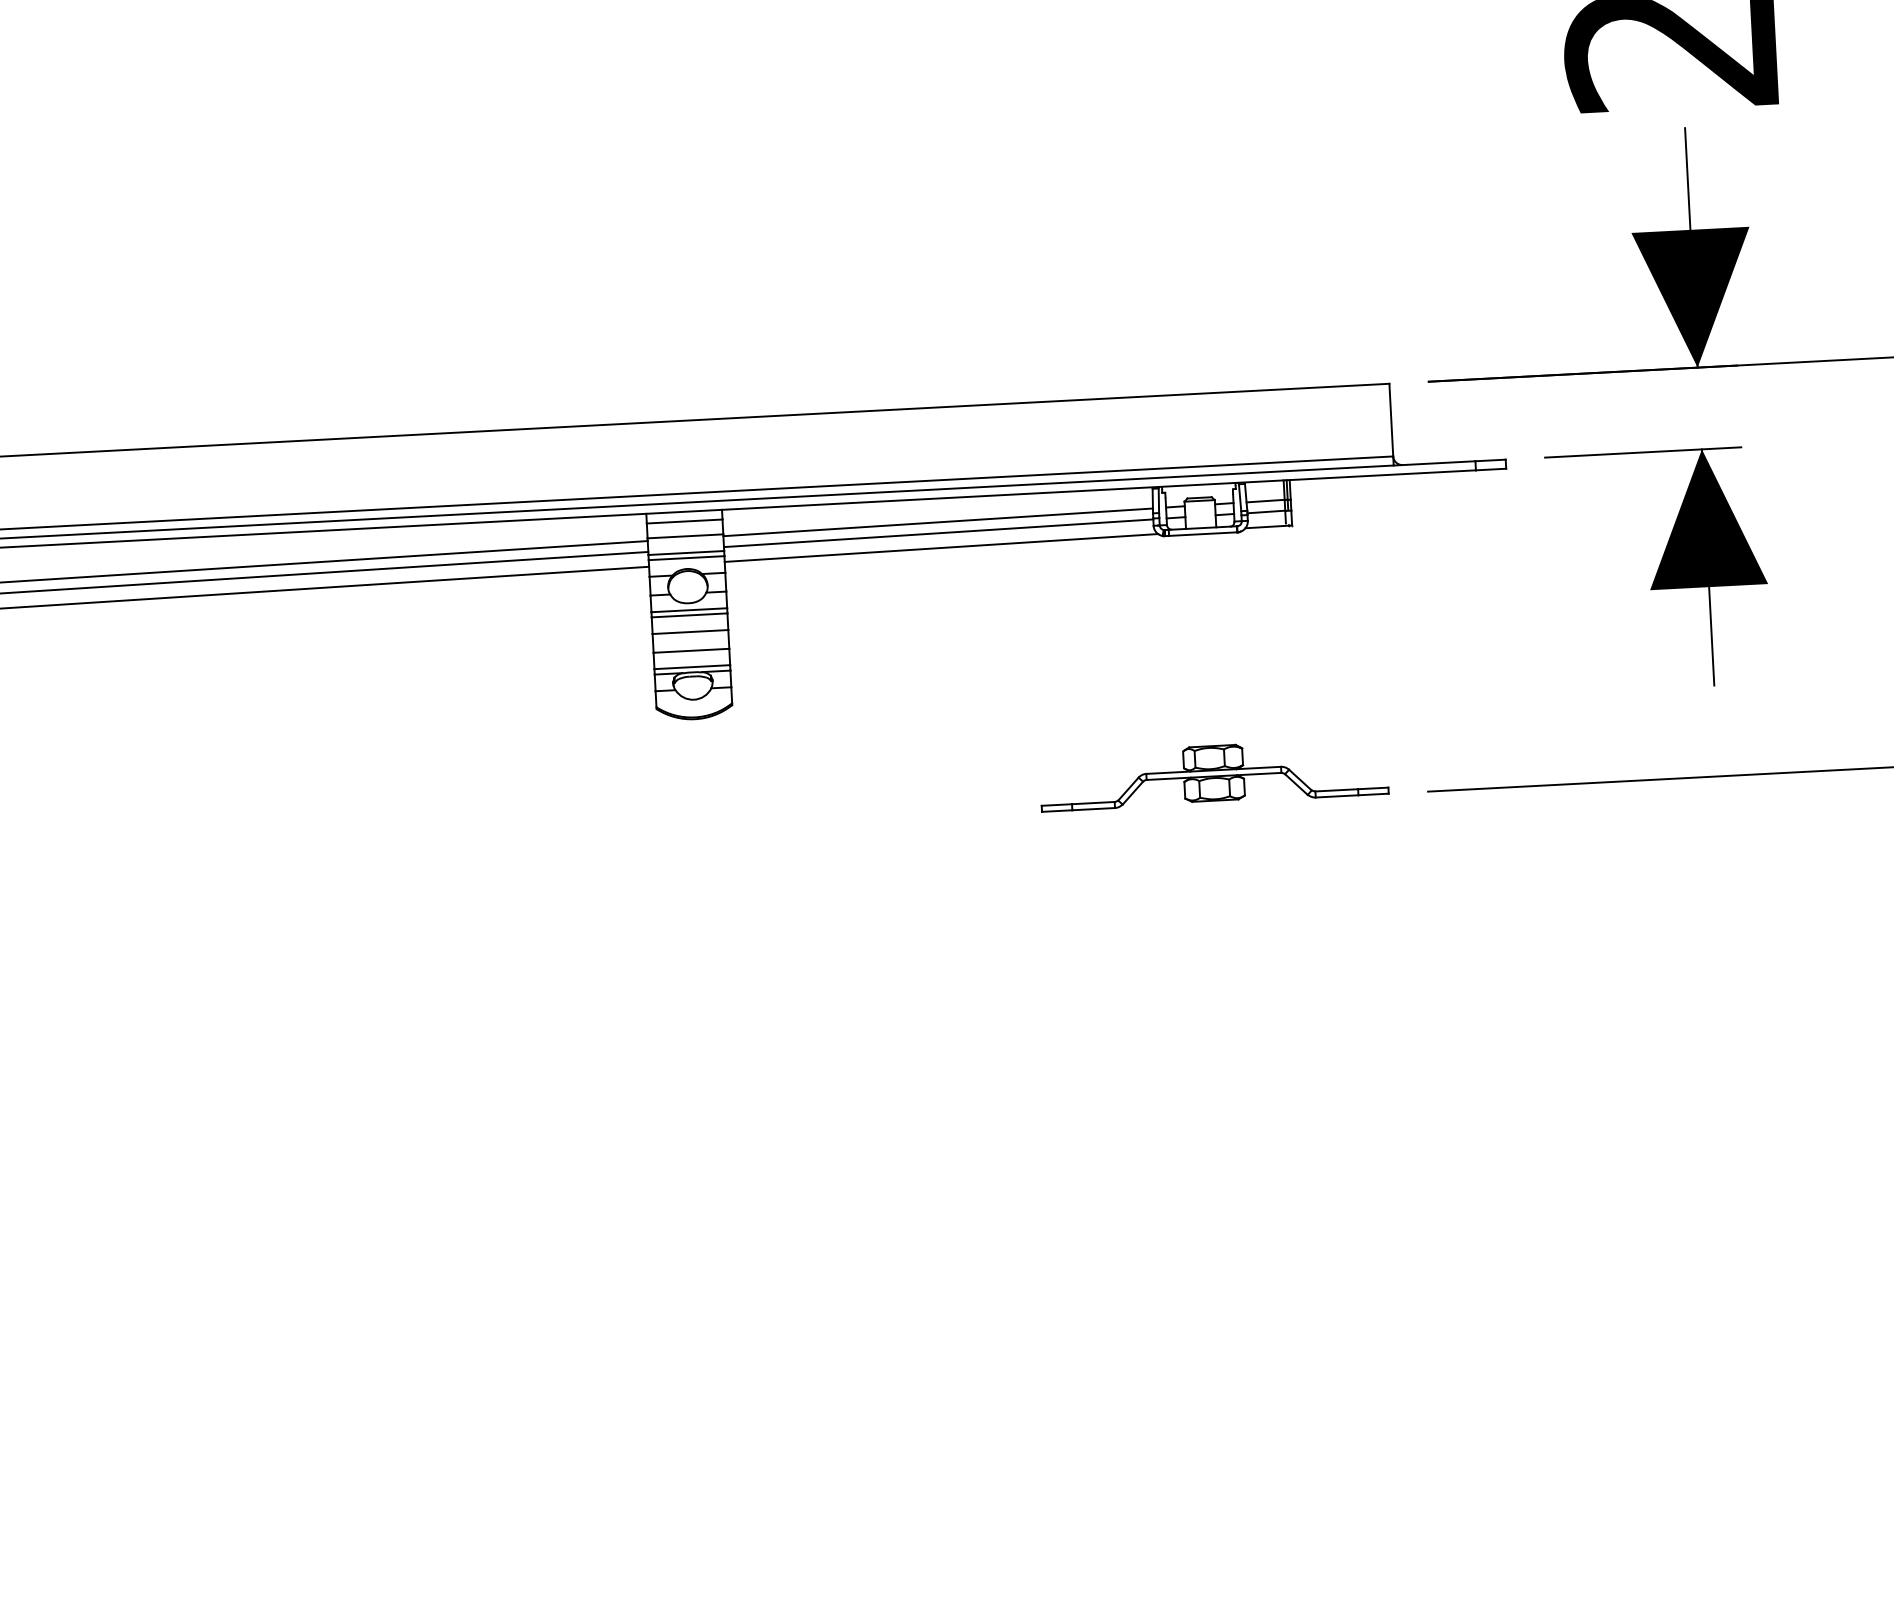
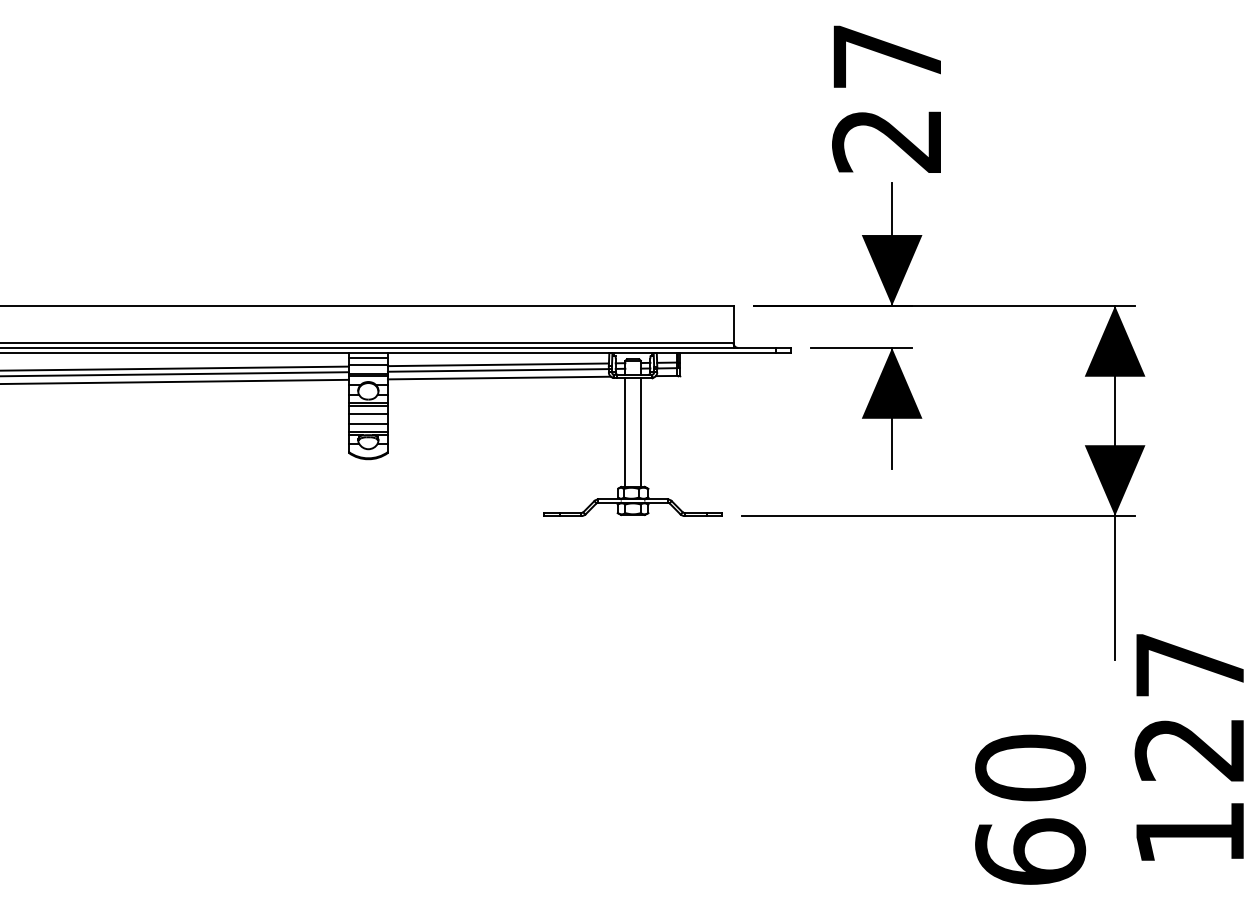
line: (1221, 637) -> (640, 431), added
line: (1192, 639) -> (625, 431), added

